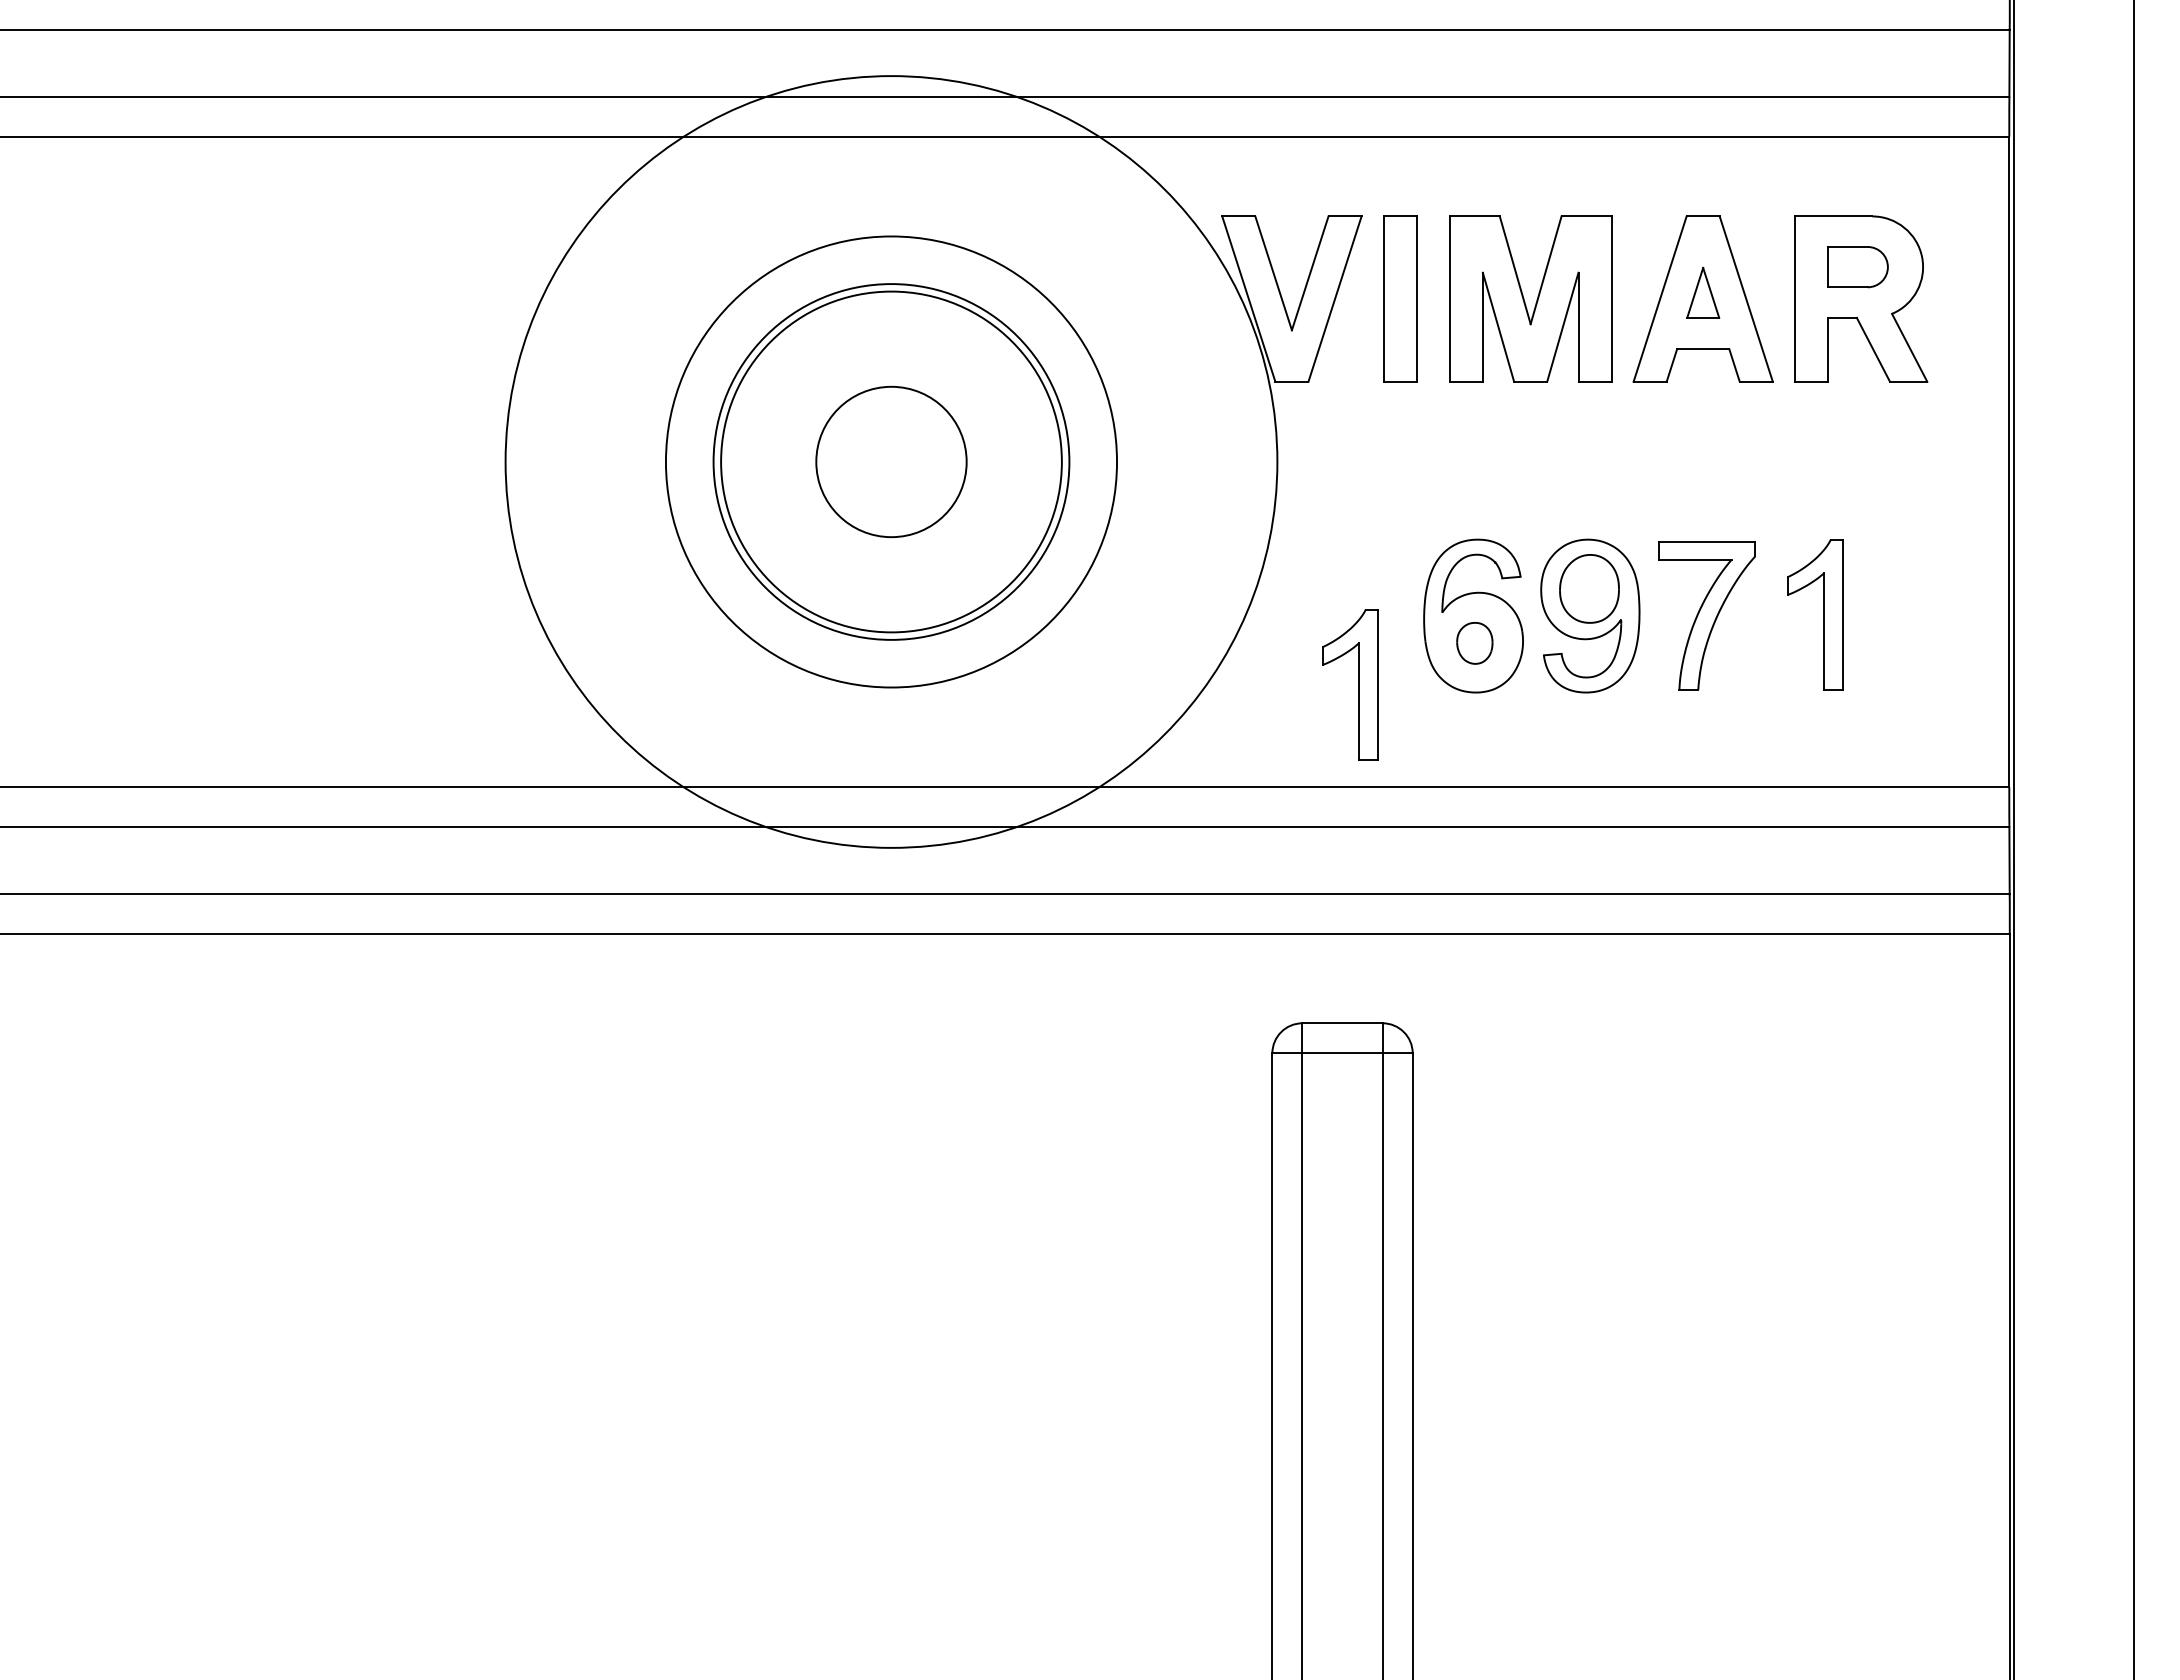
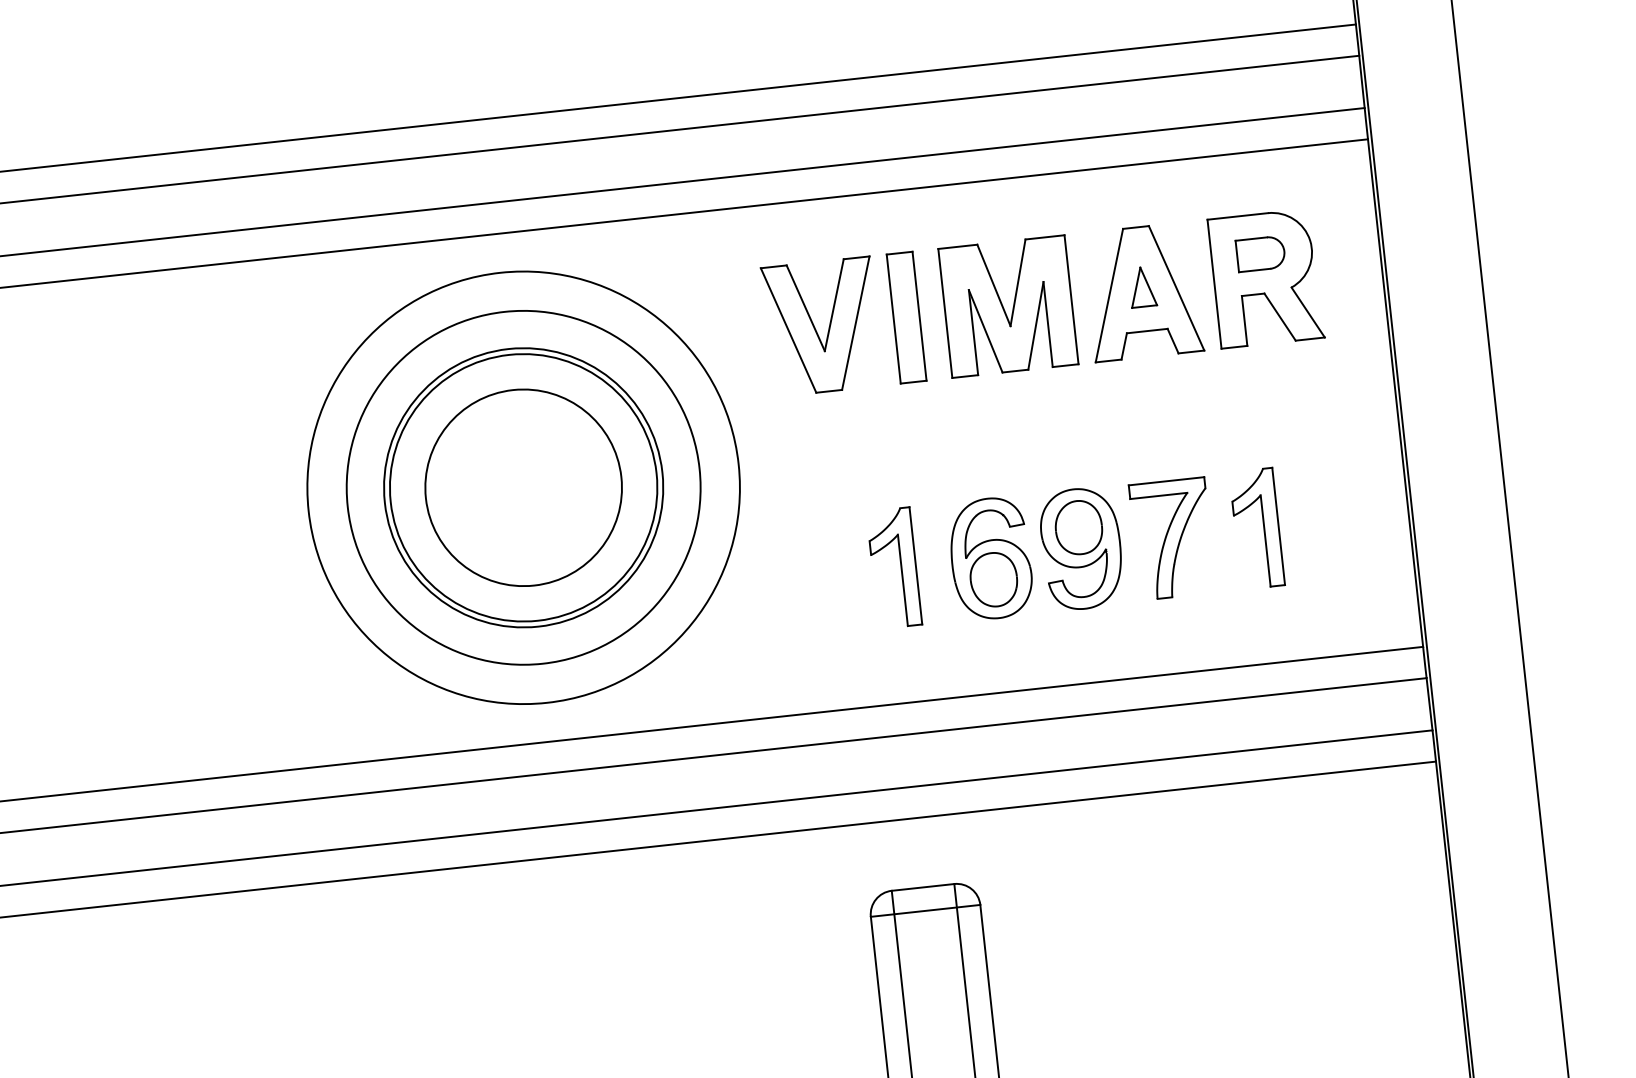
circle: (891, 461) -> (523, 487), size x0.71
circle: (891, 461) -> (523, 487), size x1.67
part: (1474, 643) -> (993, 580), size x1.67
part: (1358, 684) -> (900, 567), moved

